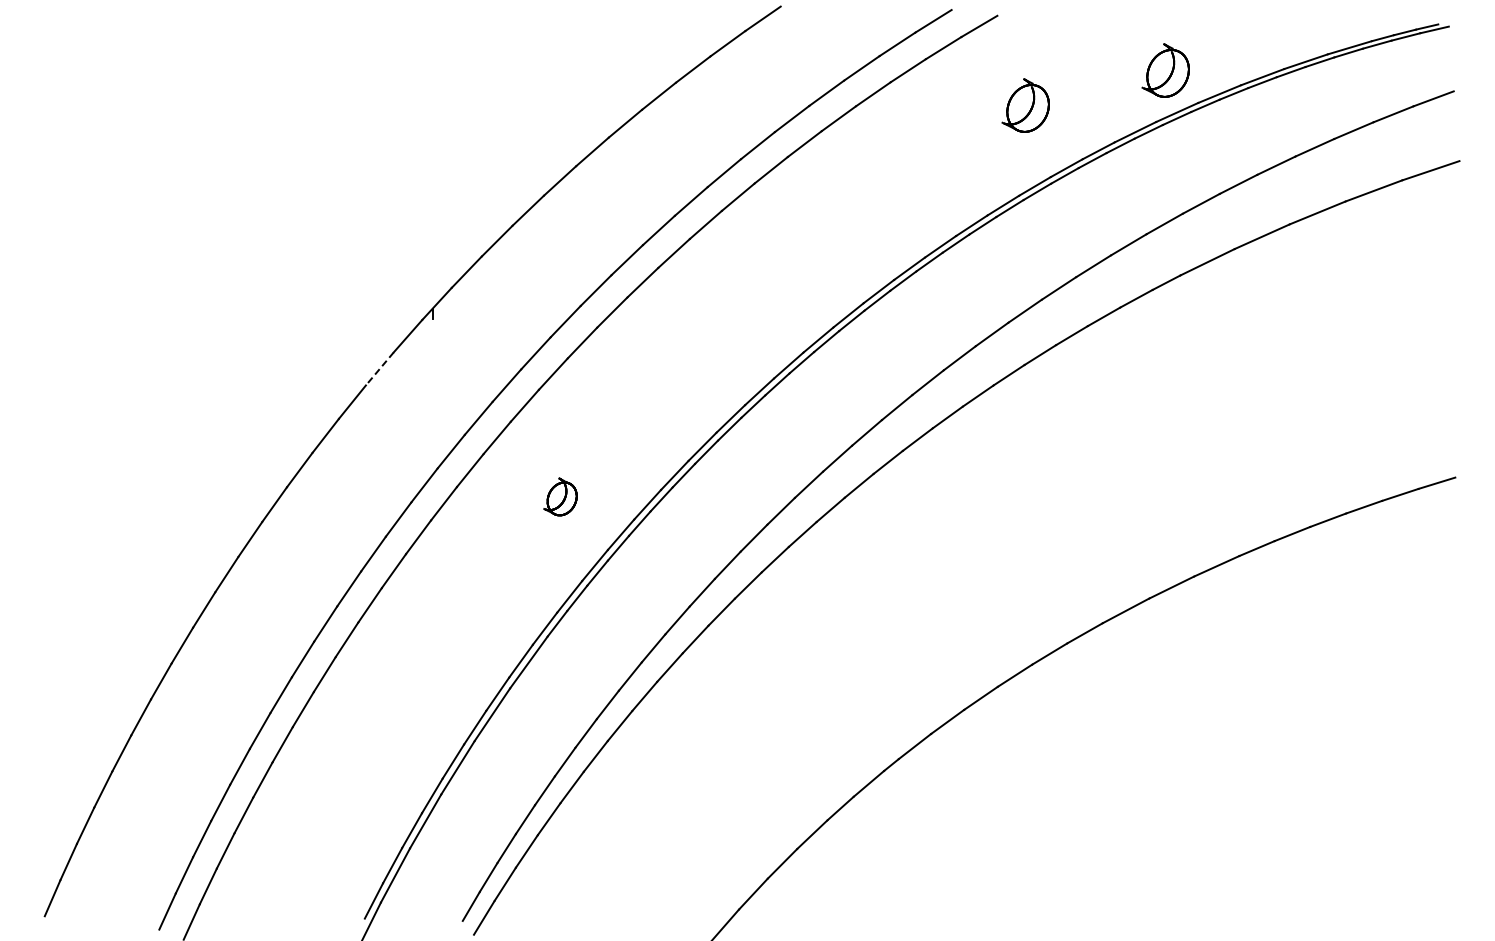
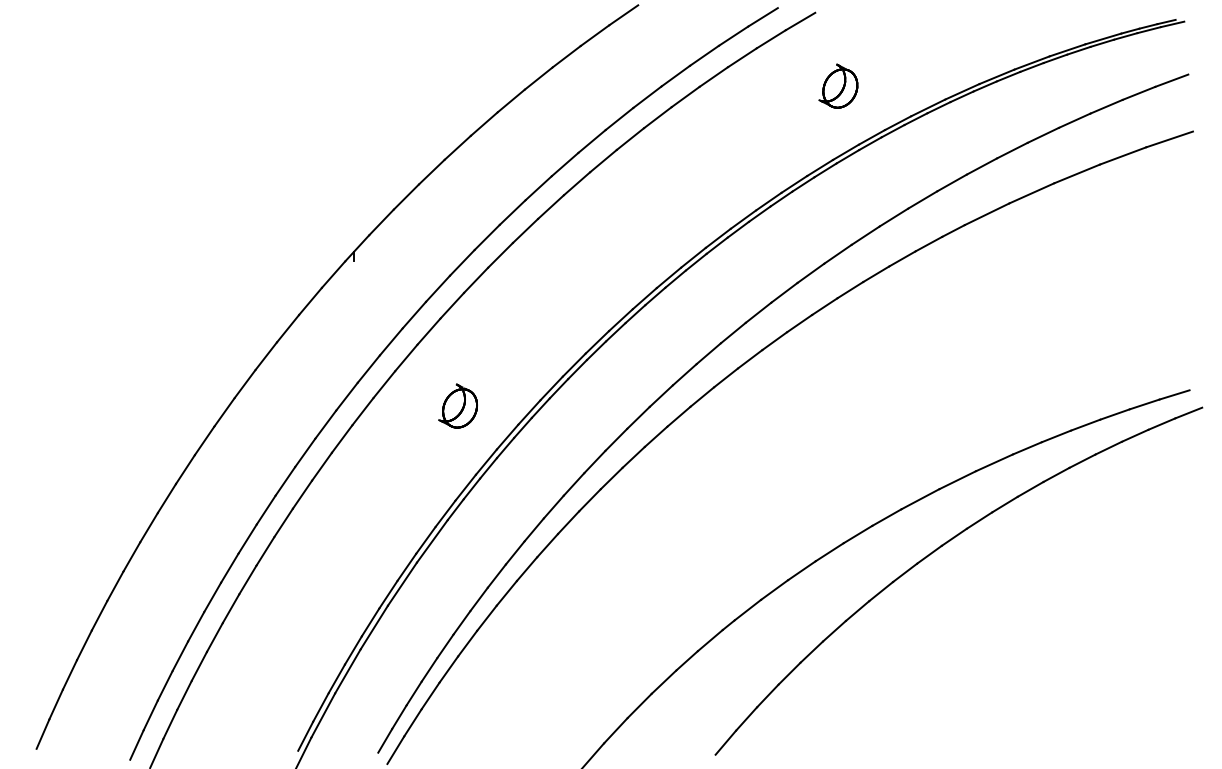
part: (1165, 70) -> (952, 57), removed
line: (379, 368) -> (310, 301), dashed -> solid
part: (560, 496) -> (458, 405), size x1.43
part: (1146, 673) -> (937, 550), added

